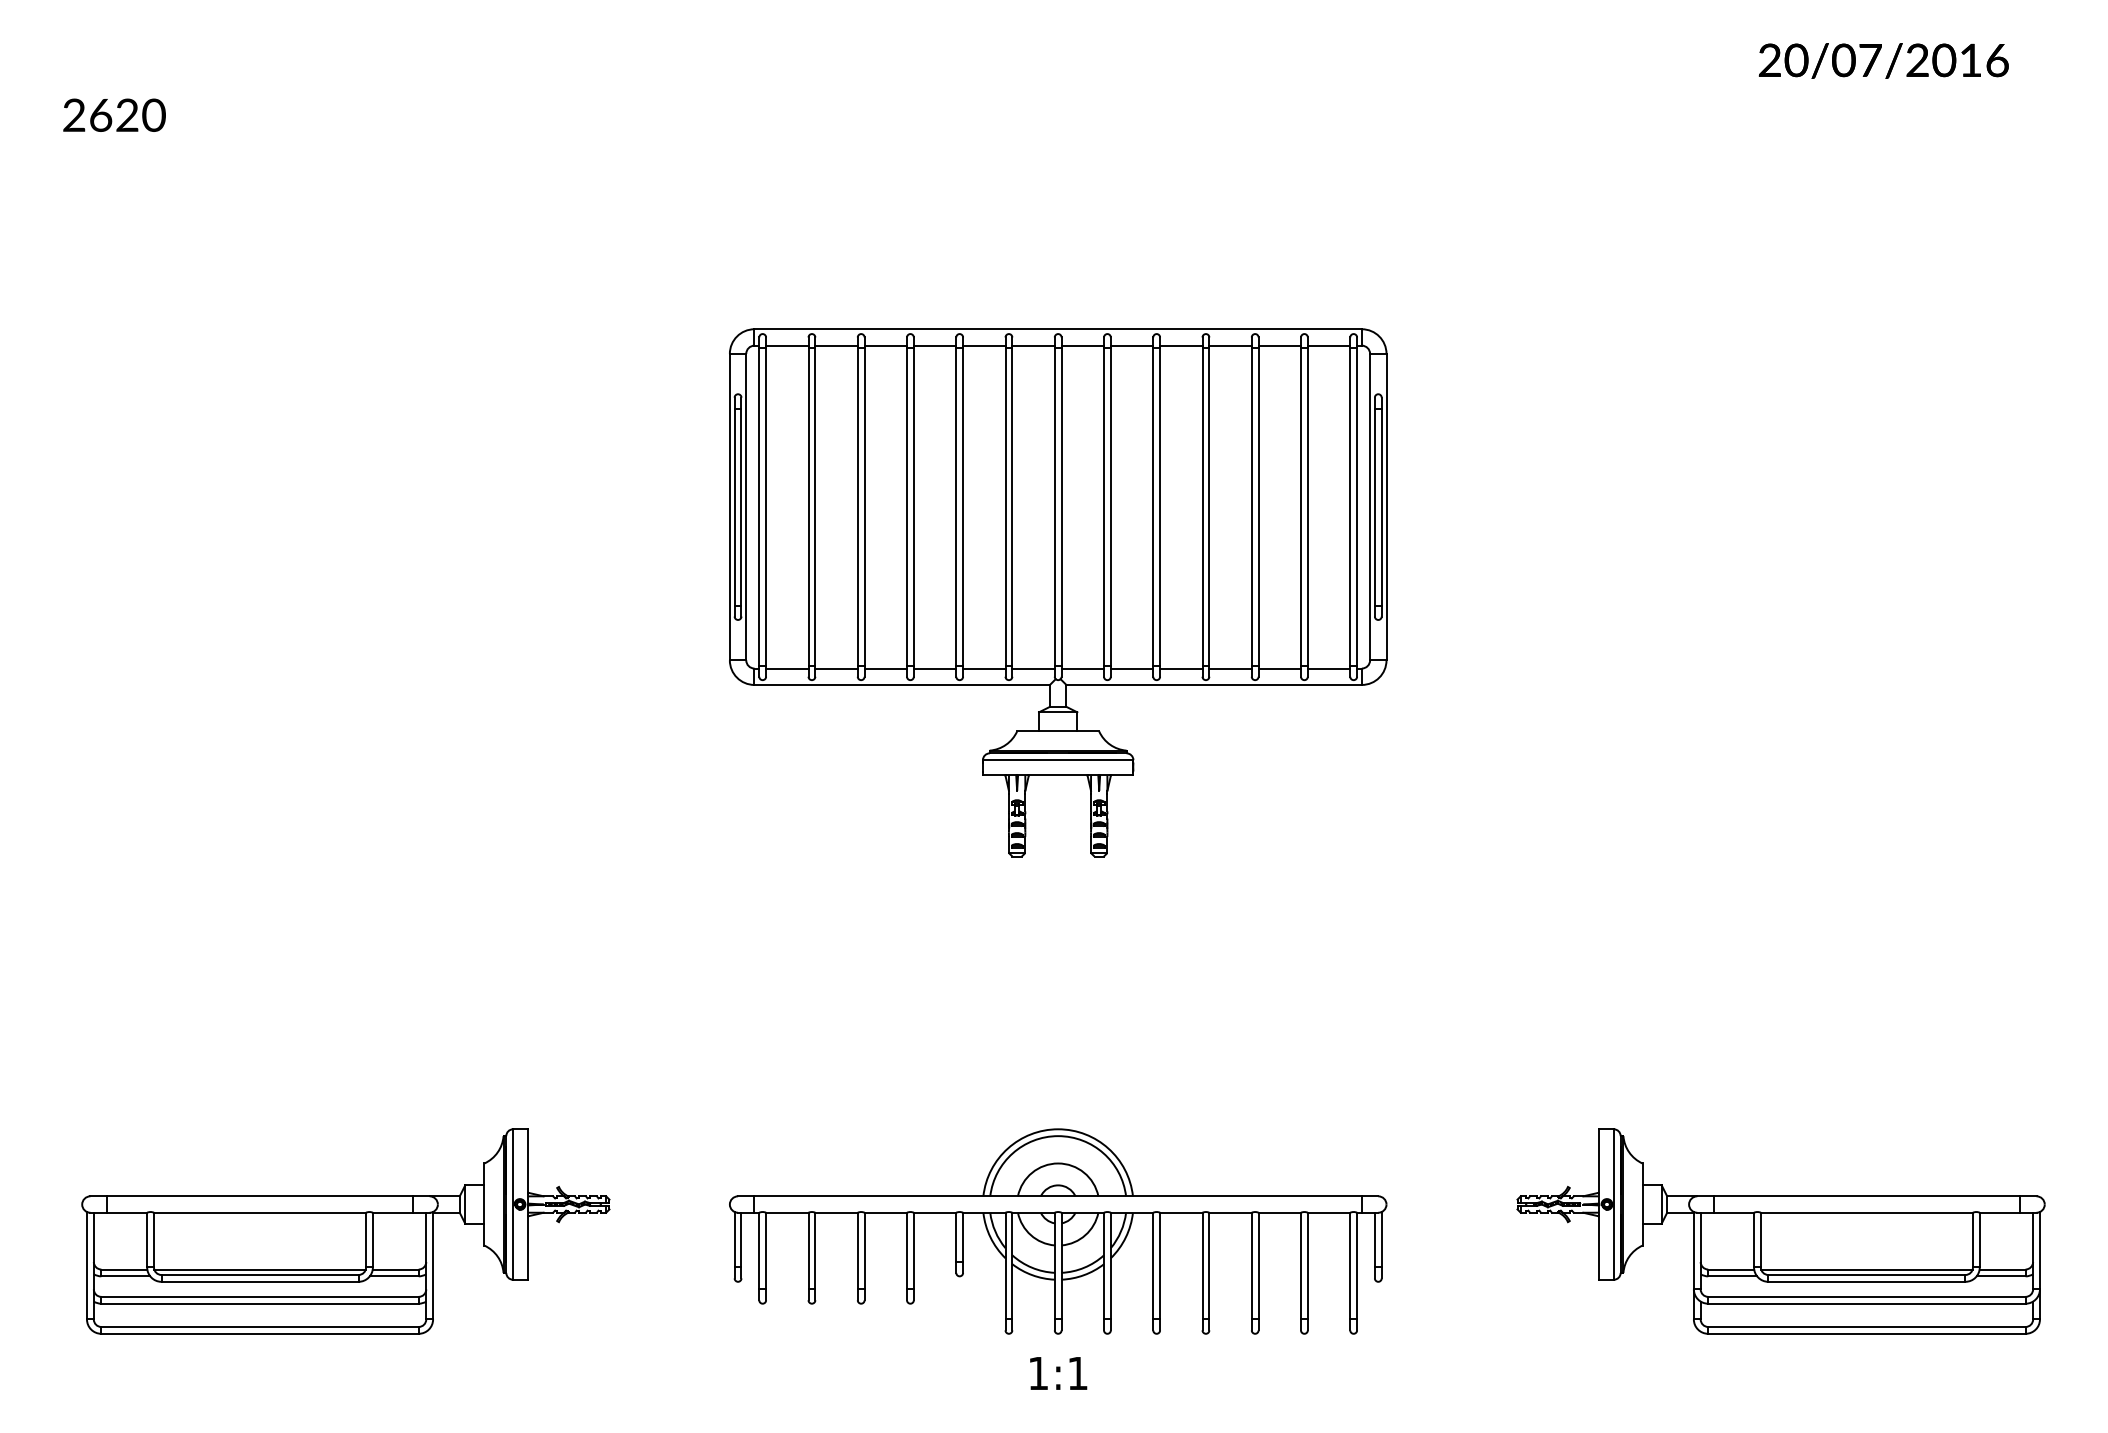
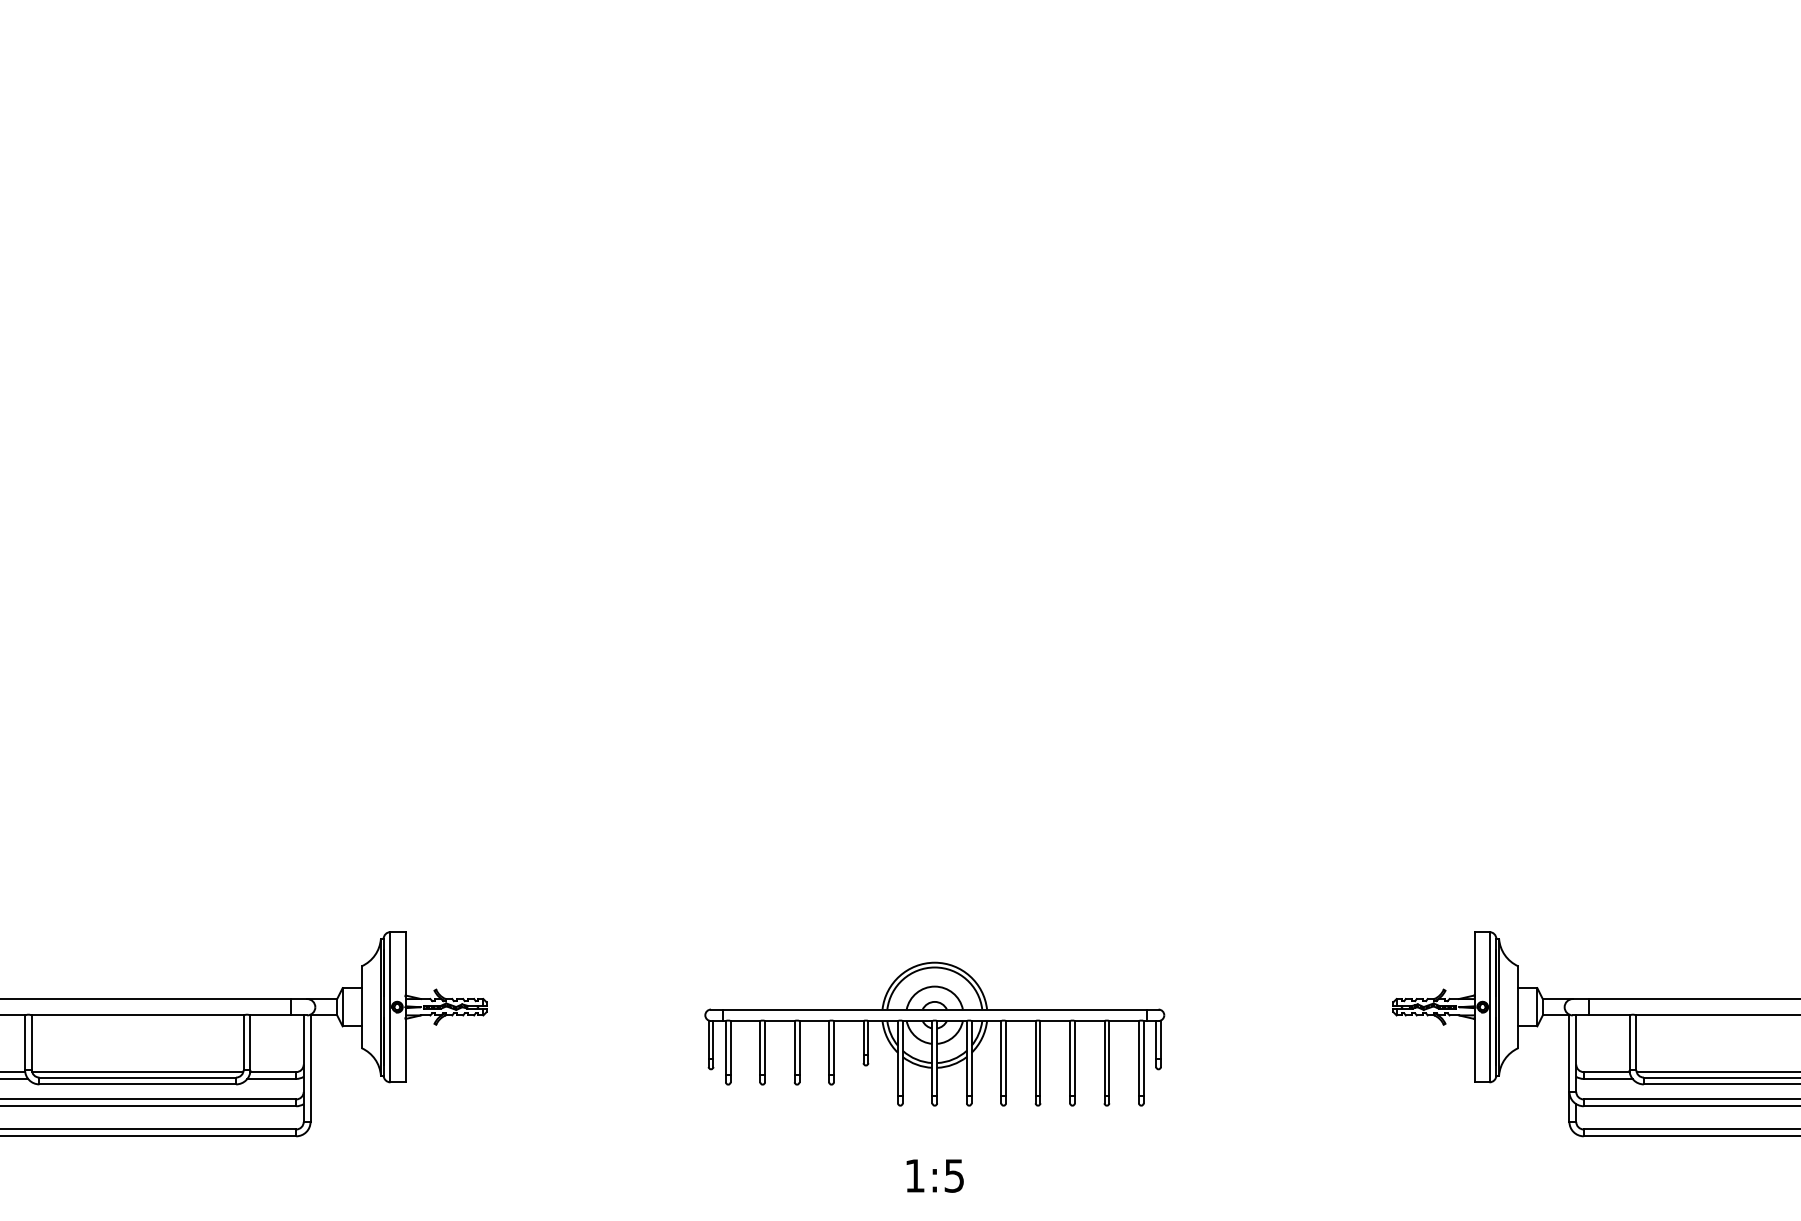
part: (1058, 592) -> (935, 396), removed
part: (1058, 1231) -> (935, 1034), size x0.7
text: (1077, 1373) -> (953, 1175), 1:1 -> 1:5

